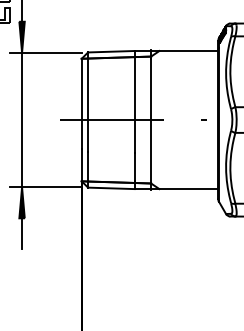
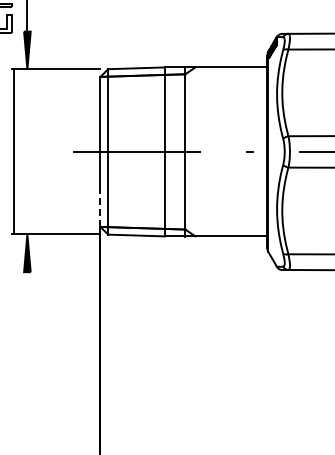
line: (22, 119) -> (14, 151), moved
line: (81, 164) -> (100, 206), solid -> dashed
line: (22, 234) -> (27, 291), removed

